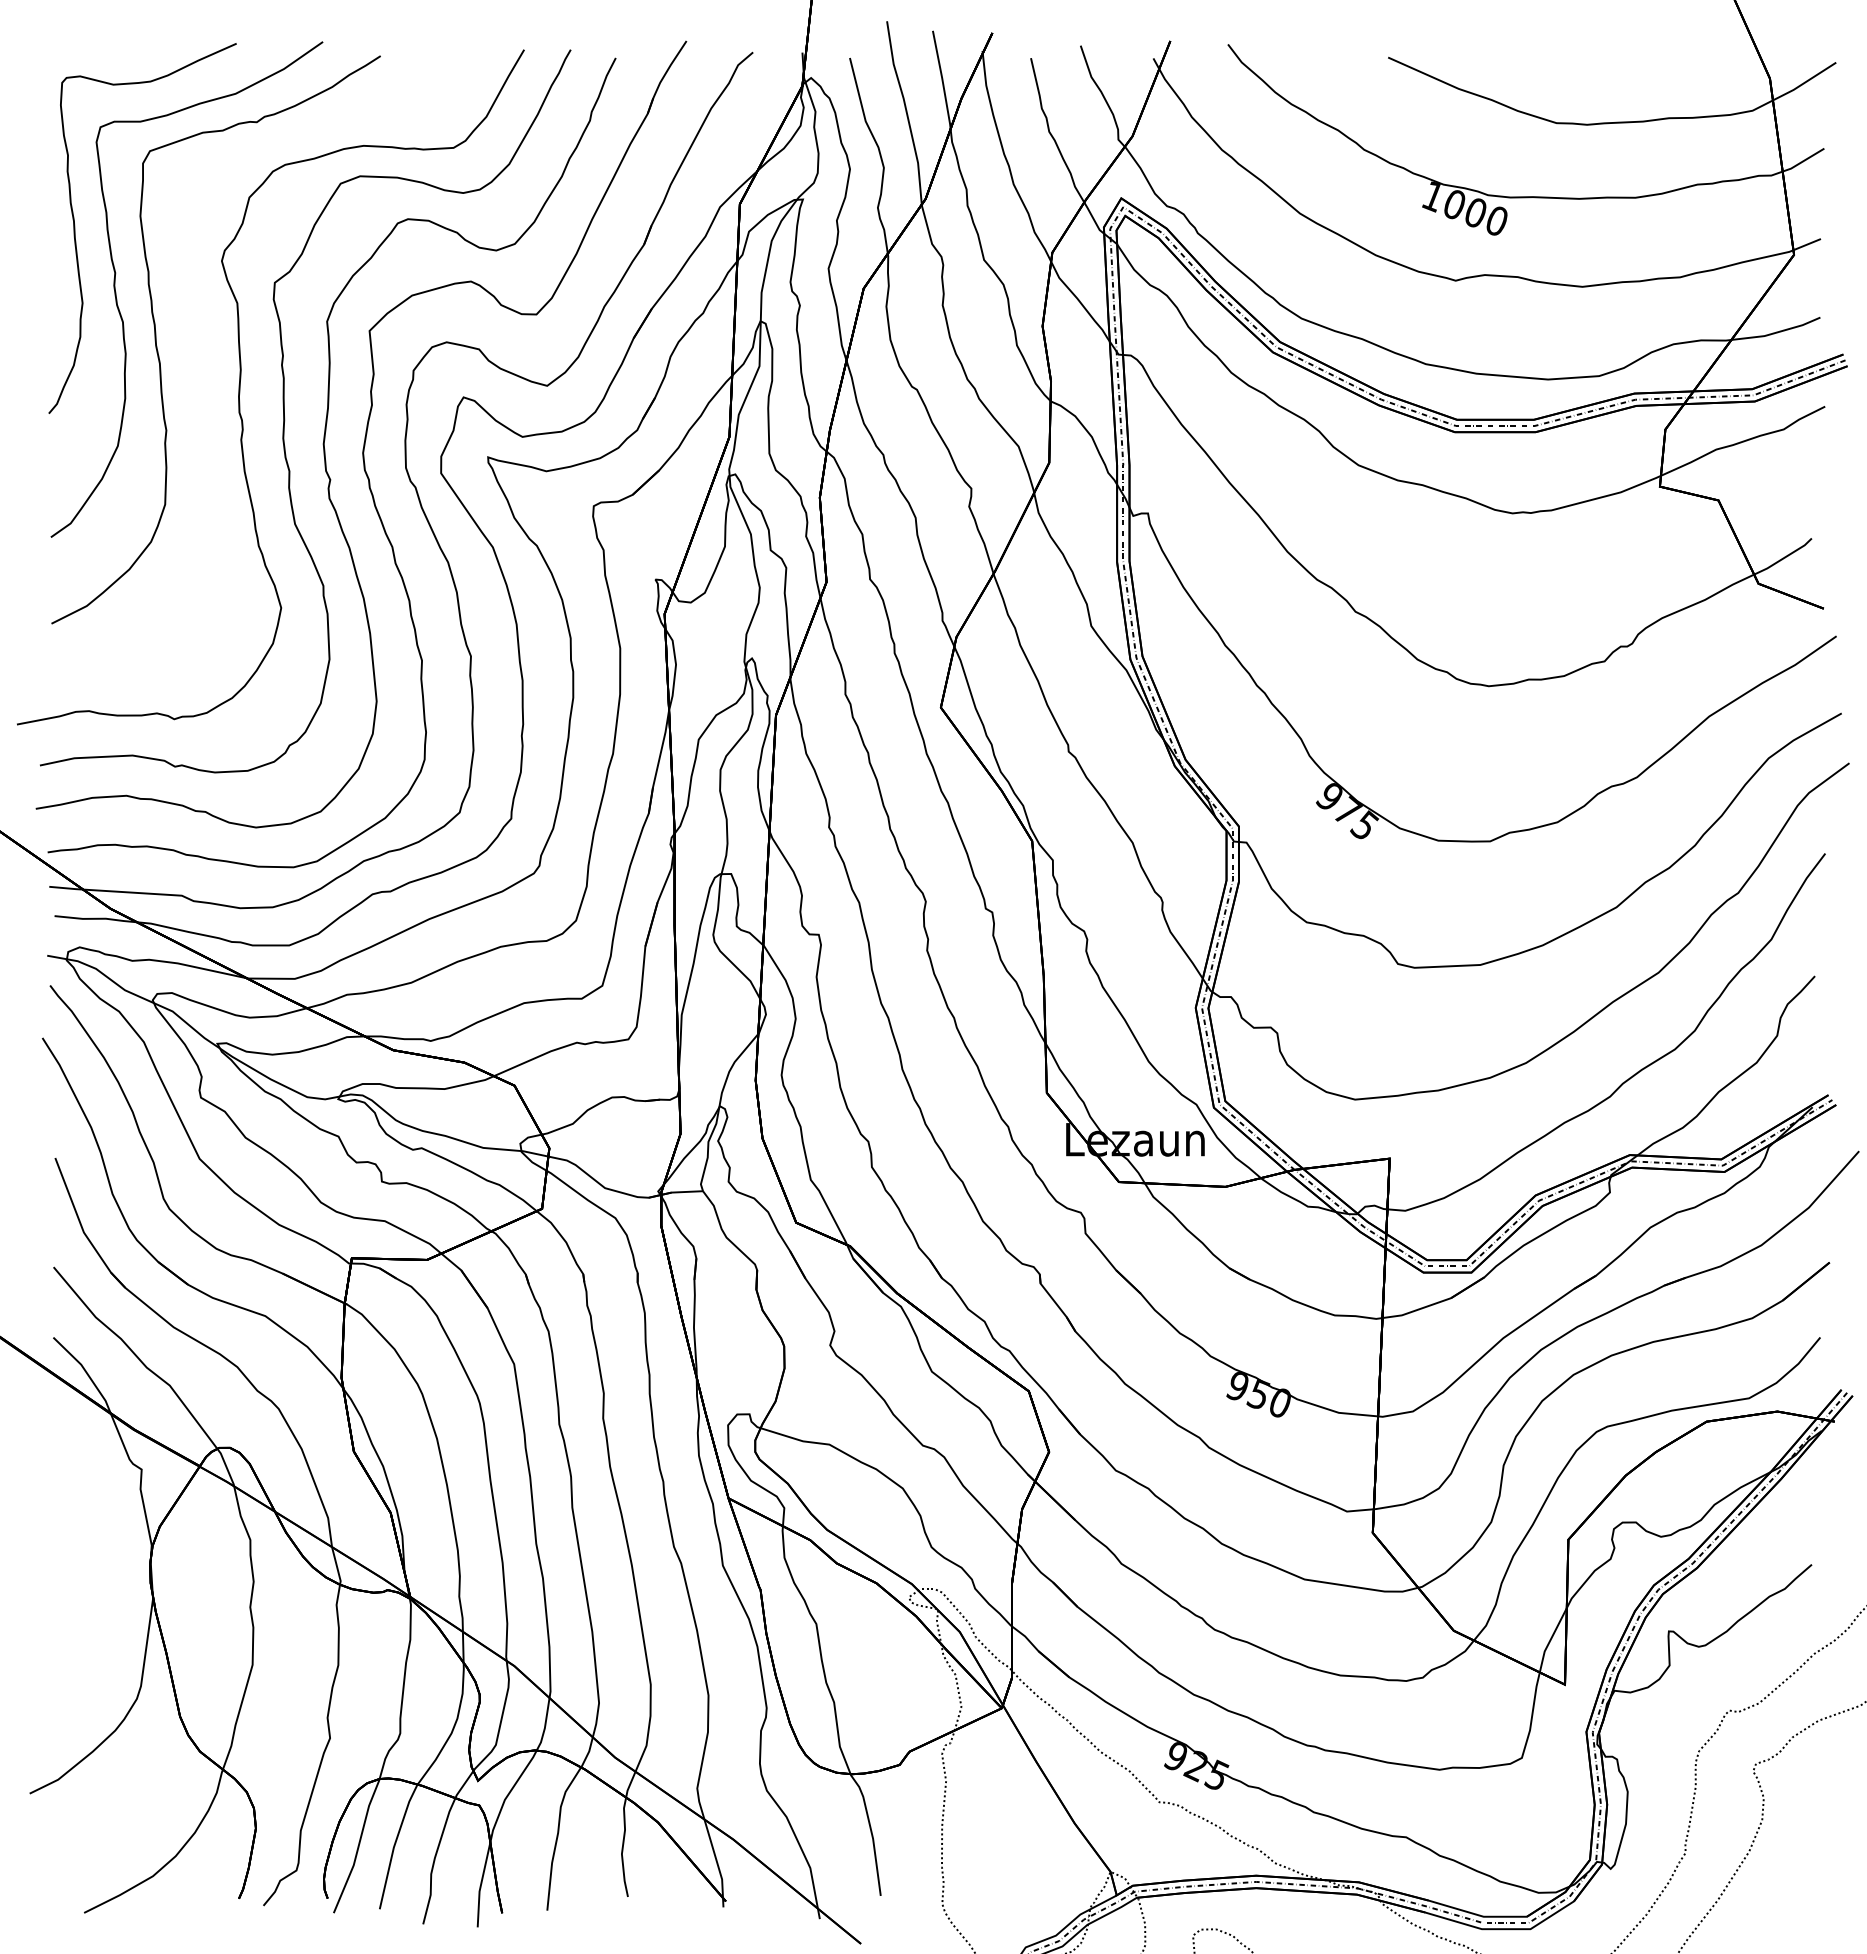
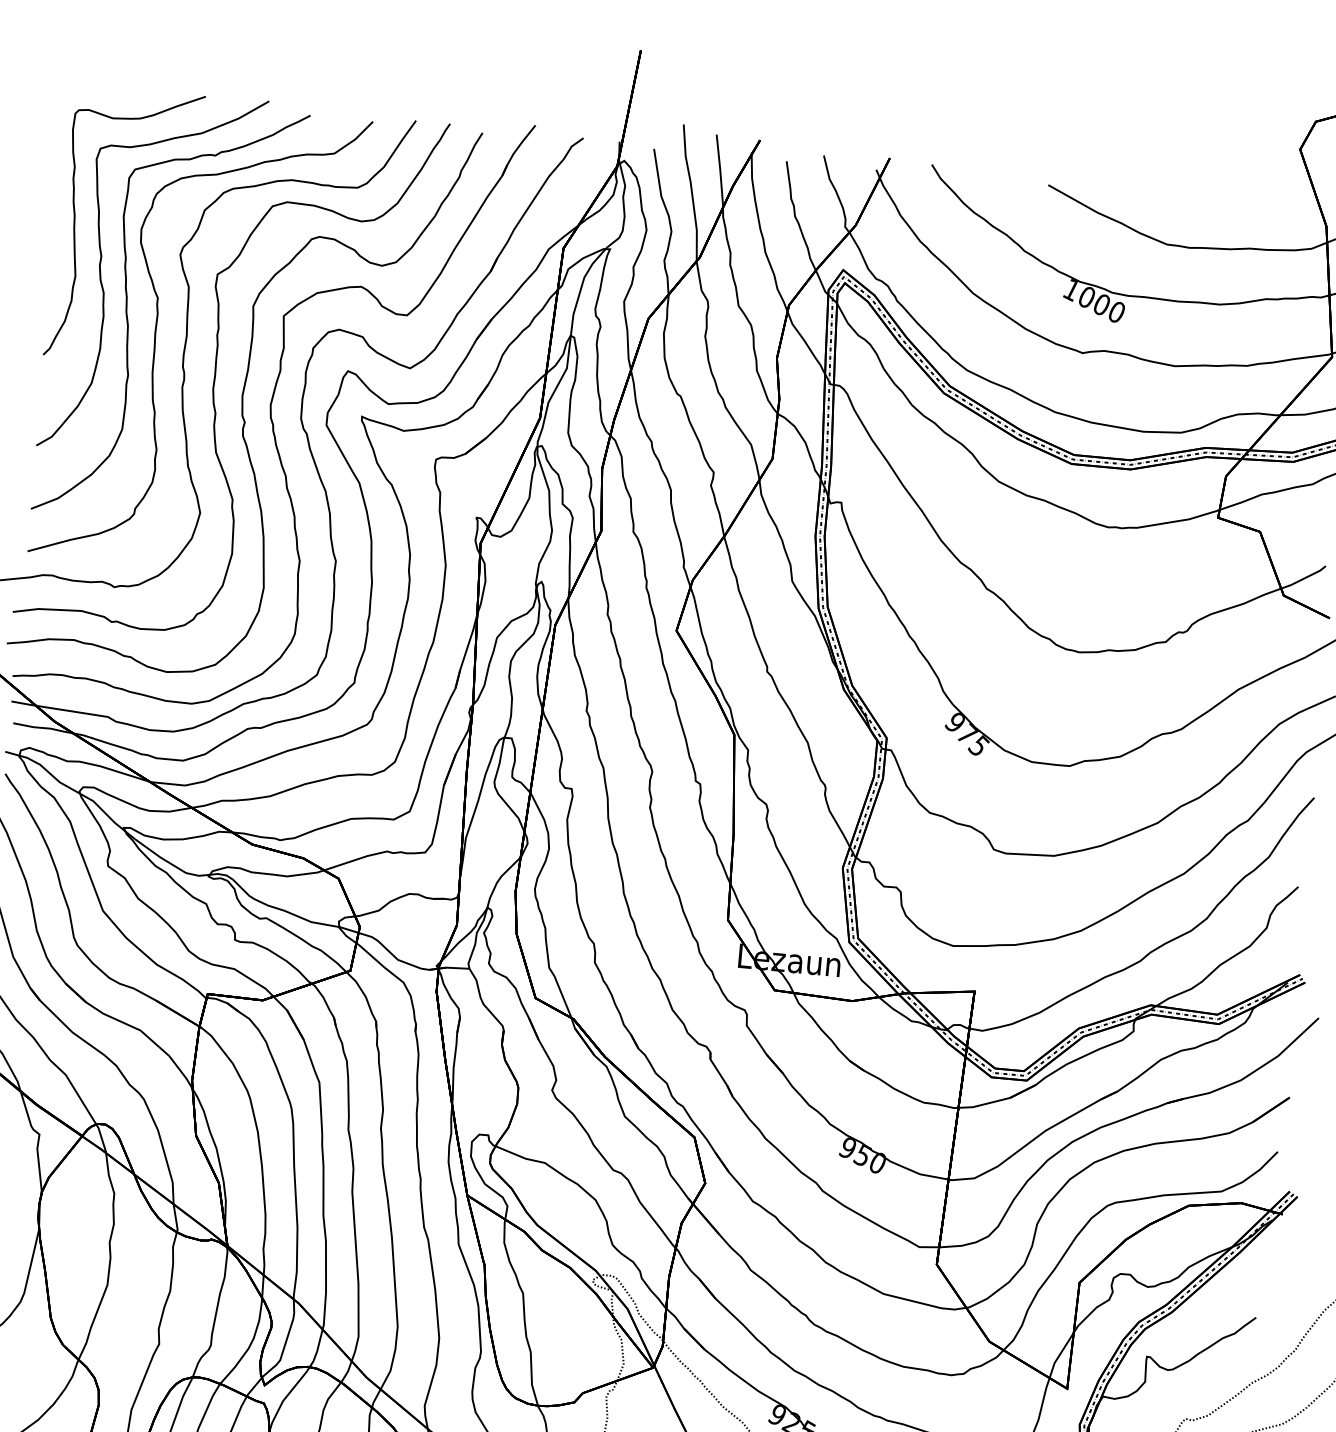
curve: (199, 376) -> (156, 337), added

